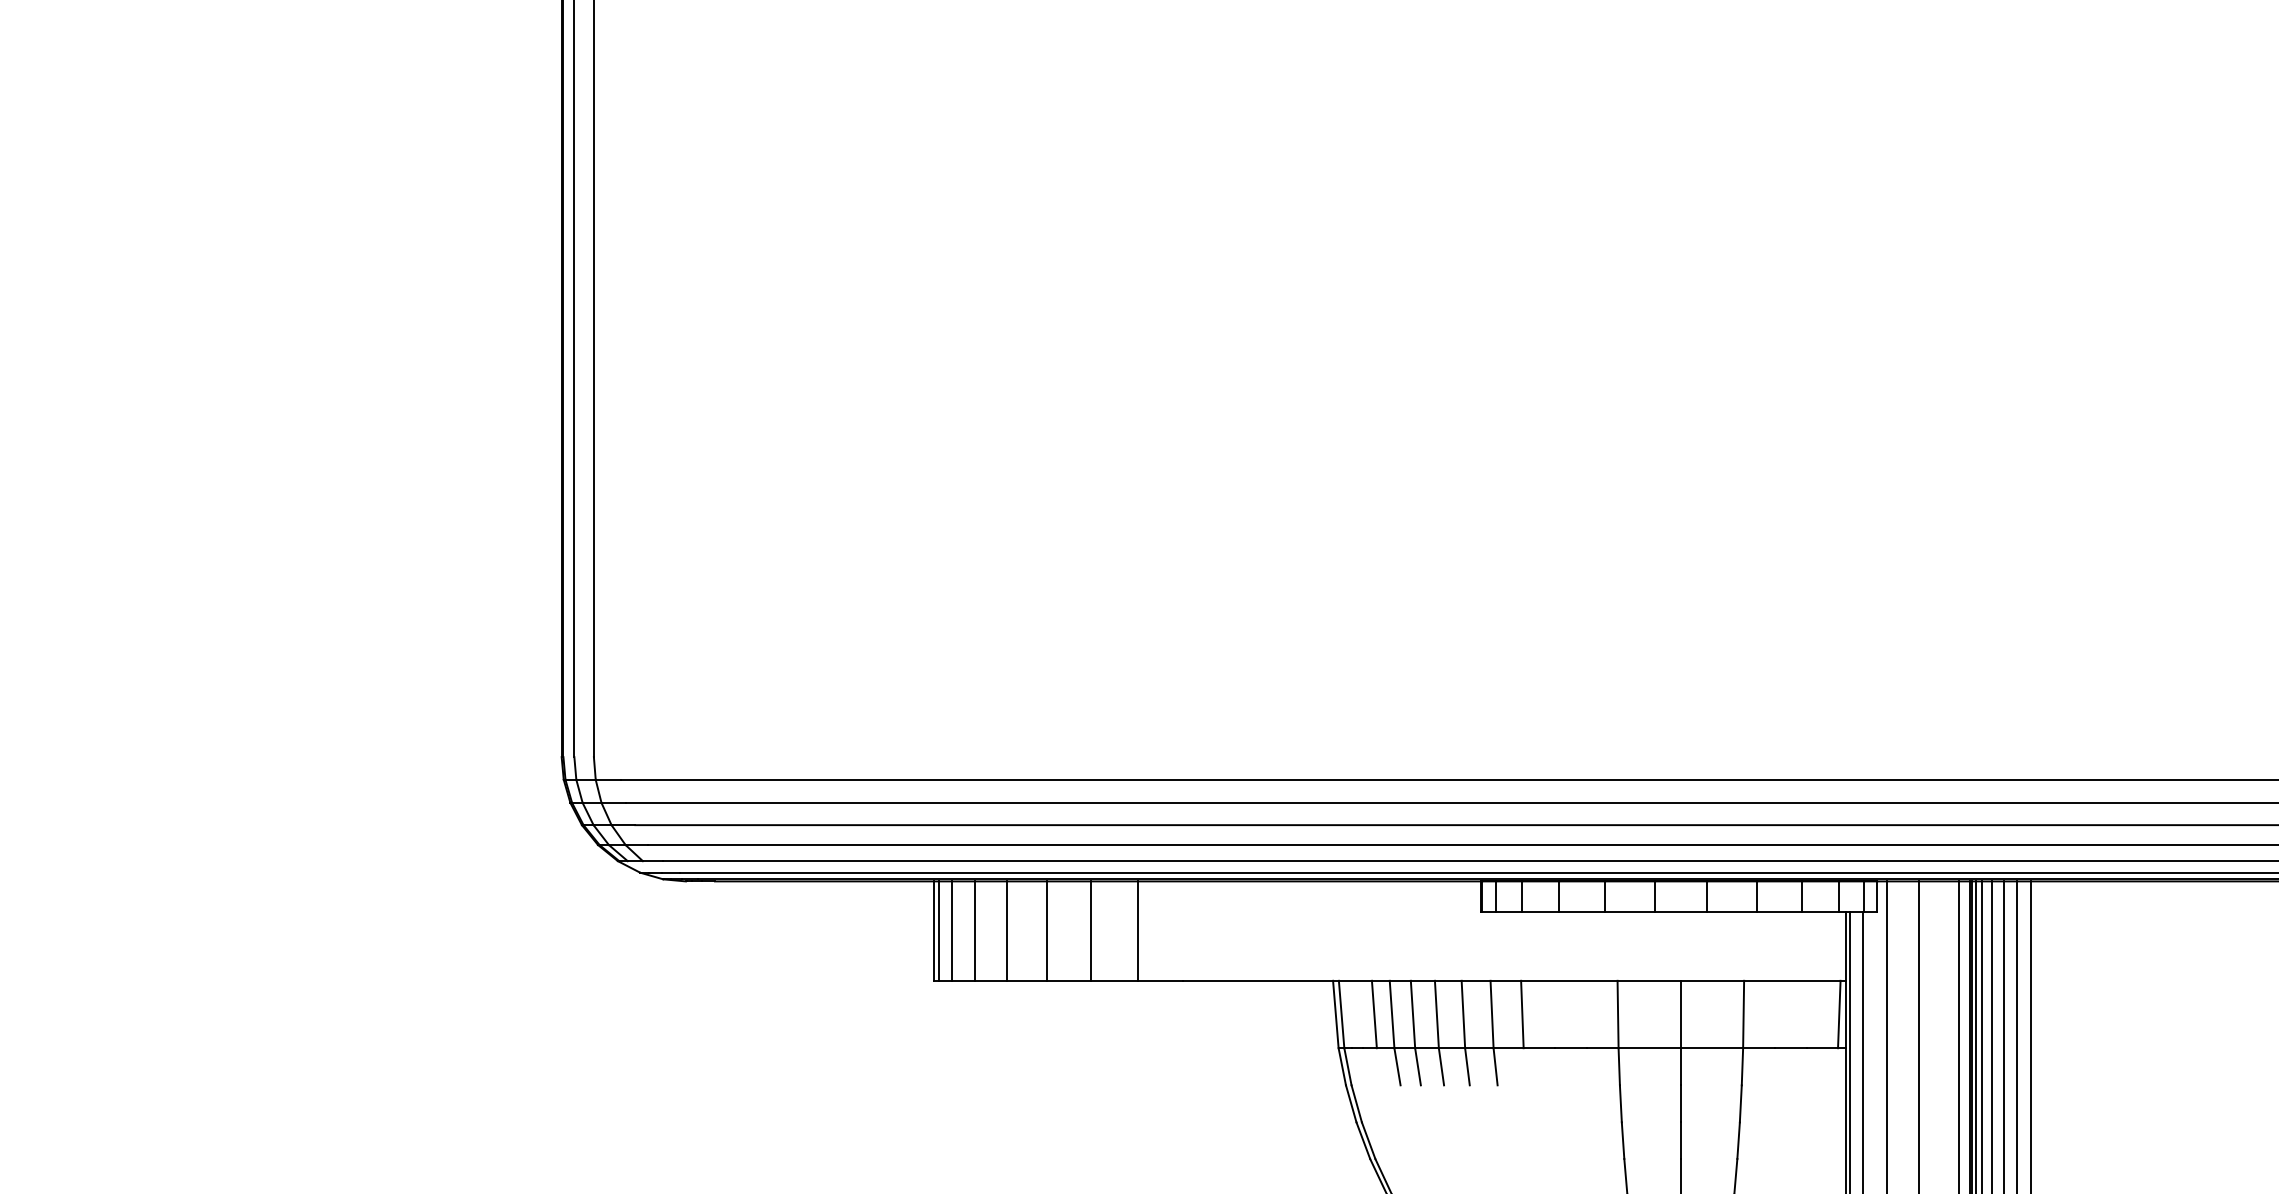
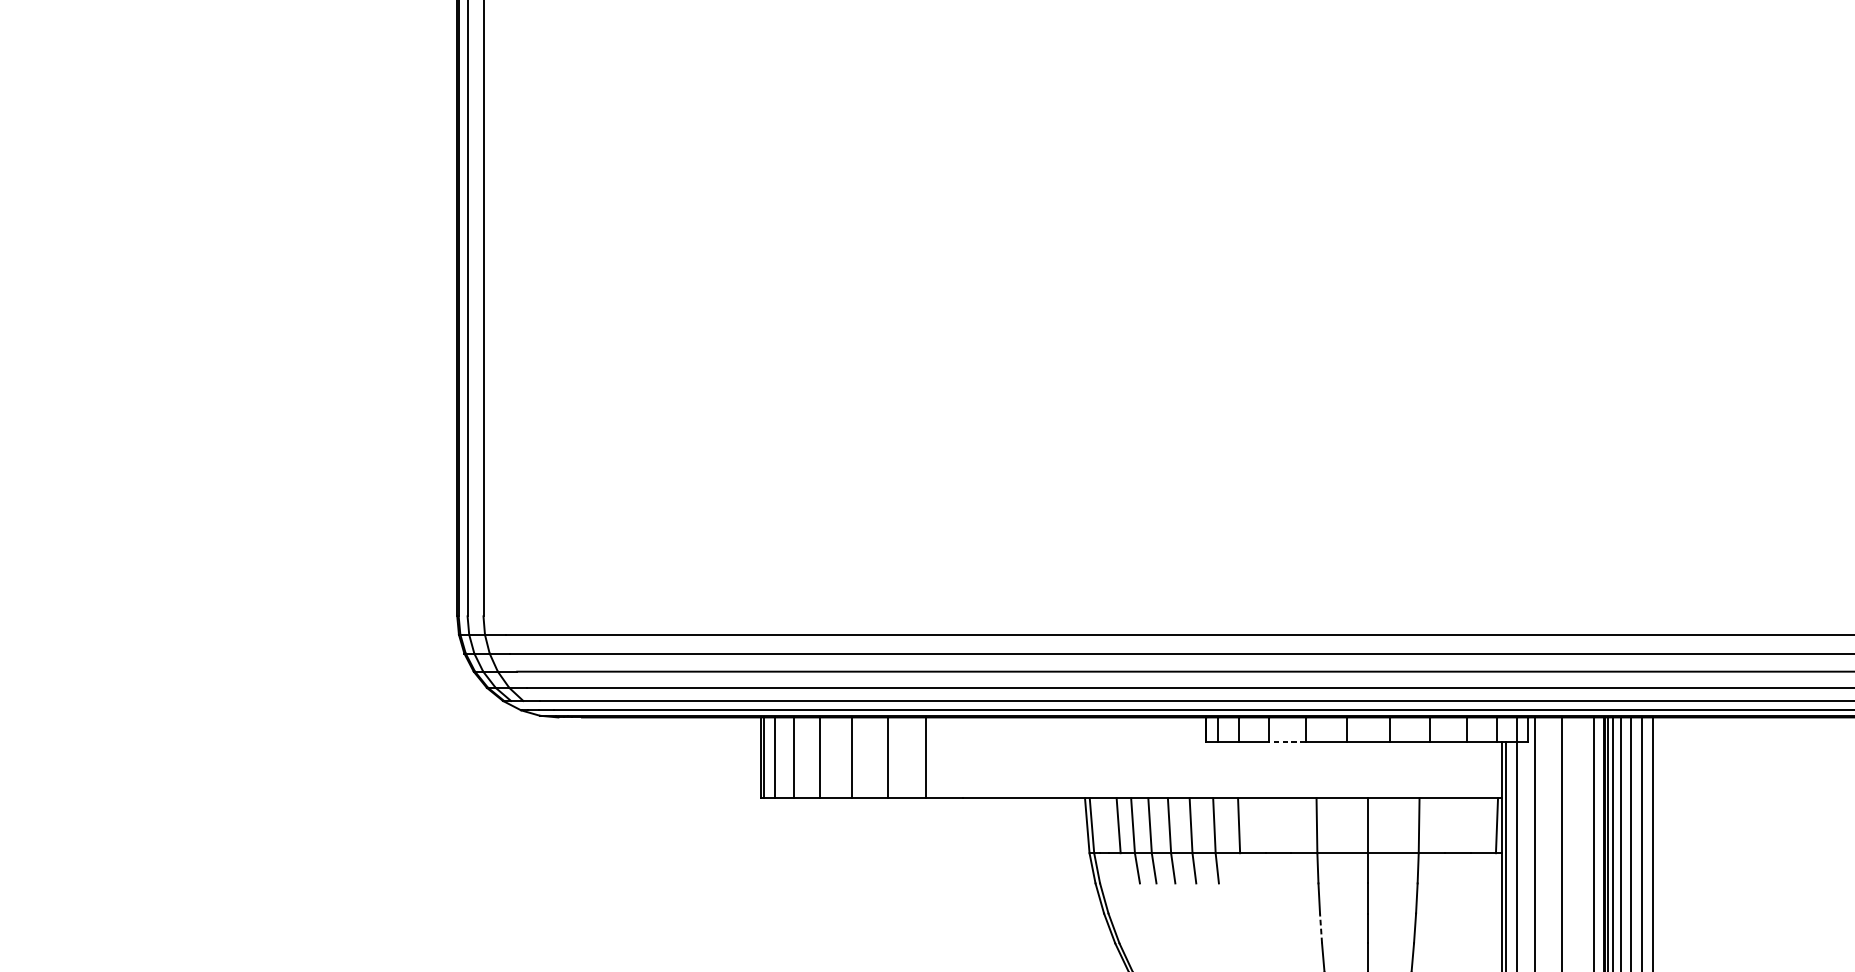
line: (1582, 911) -> (1288, 741), solid -> dashed
line: (1623, 1140) -> (1321, 928), solid -> dashed

